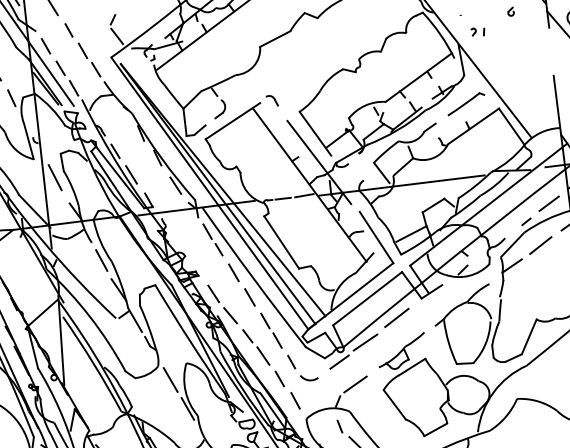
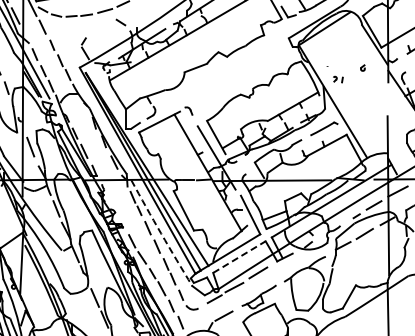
arc: (253, 278) -> (161, 233), solid -> dashed
line: (367, 299) -> (239, 257), solid -> dashed

